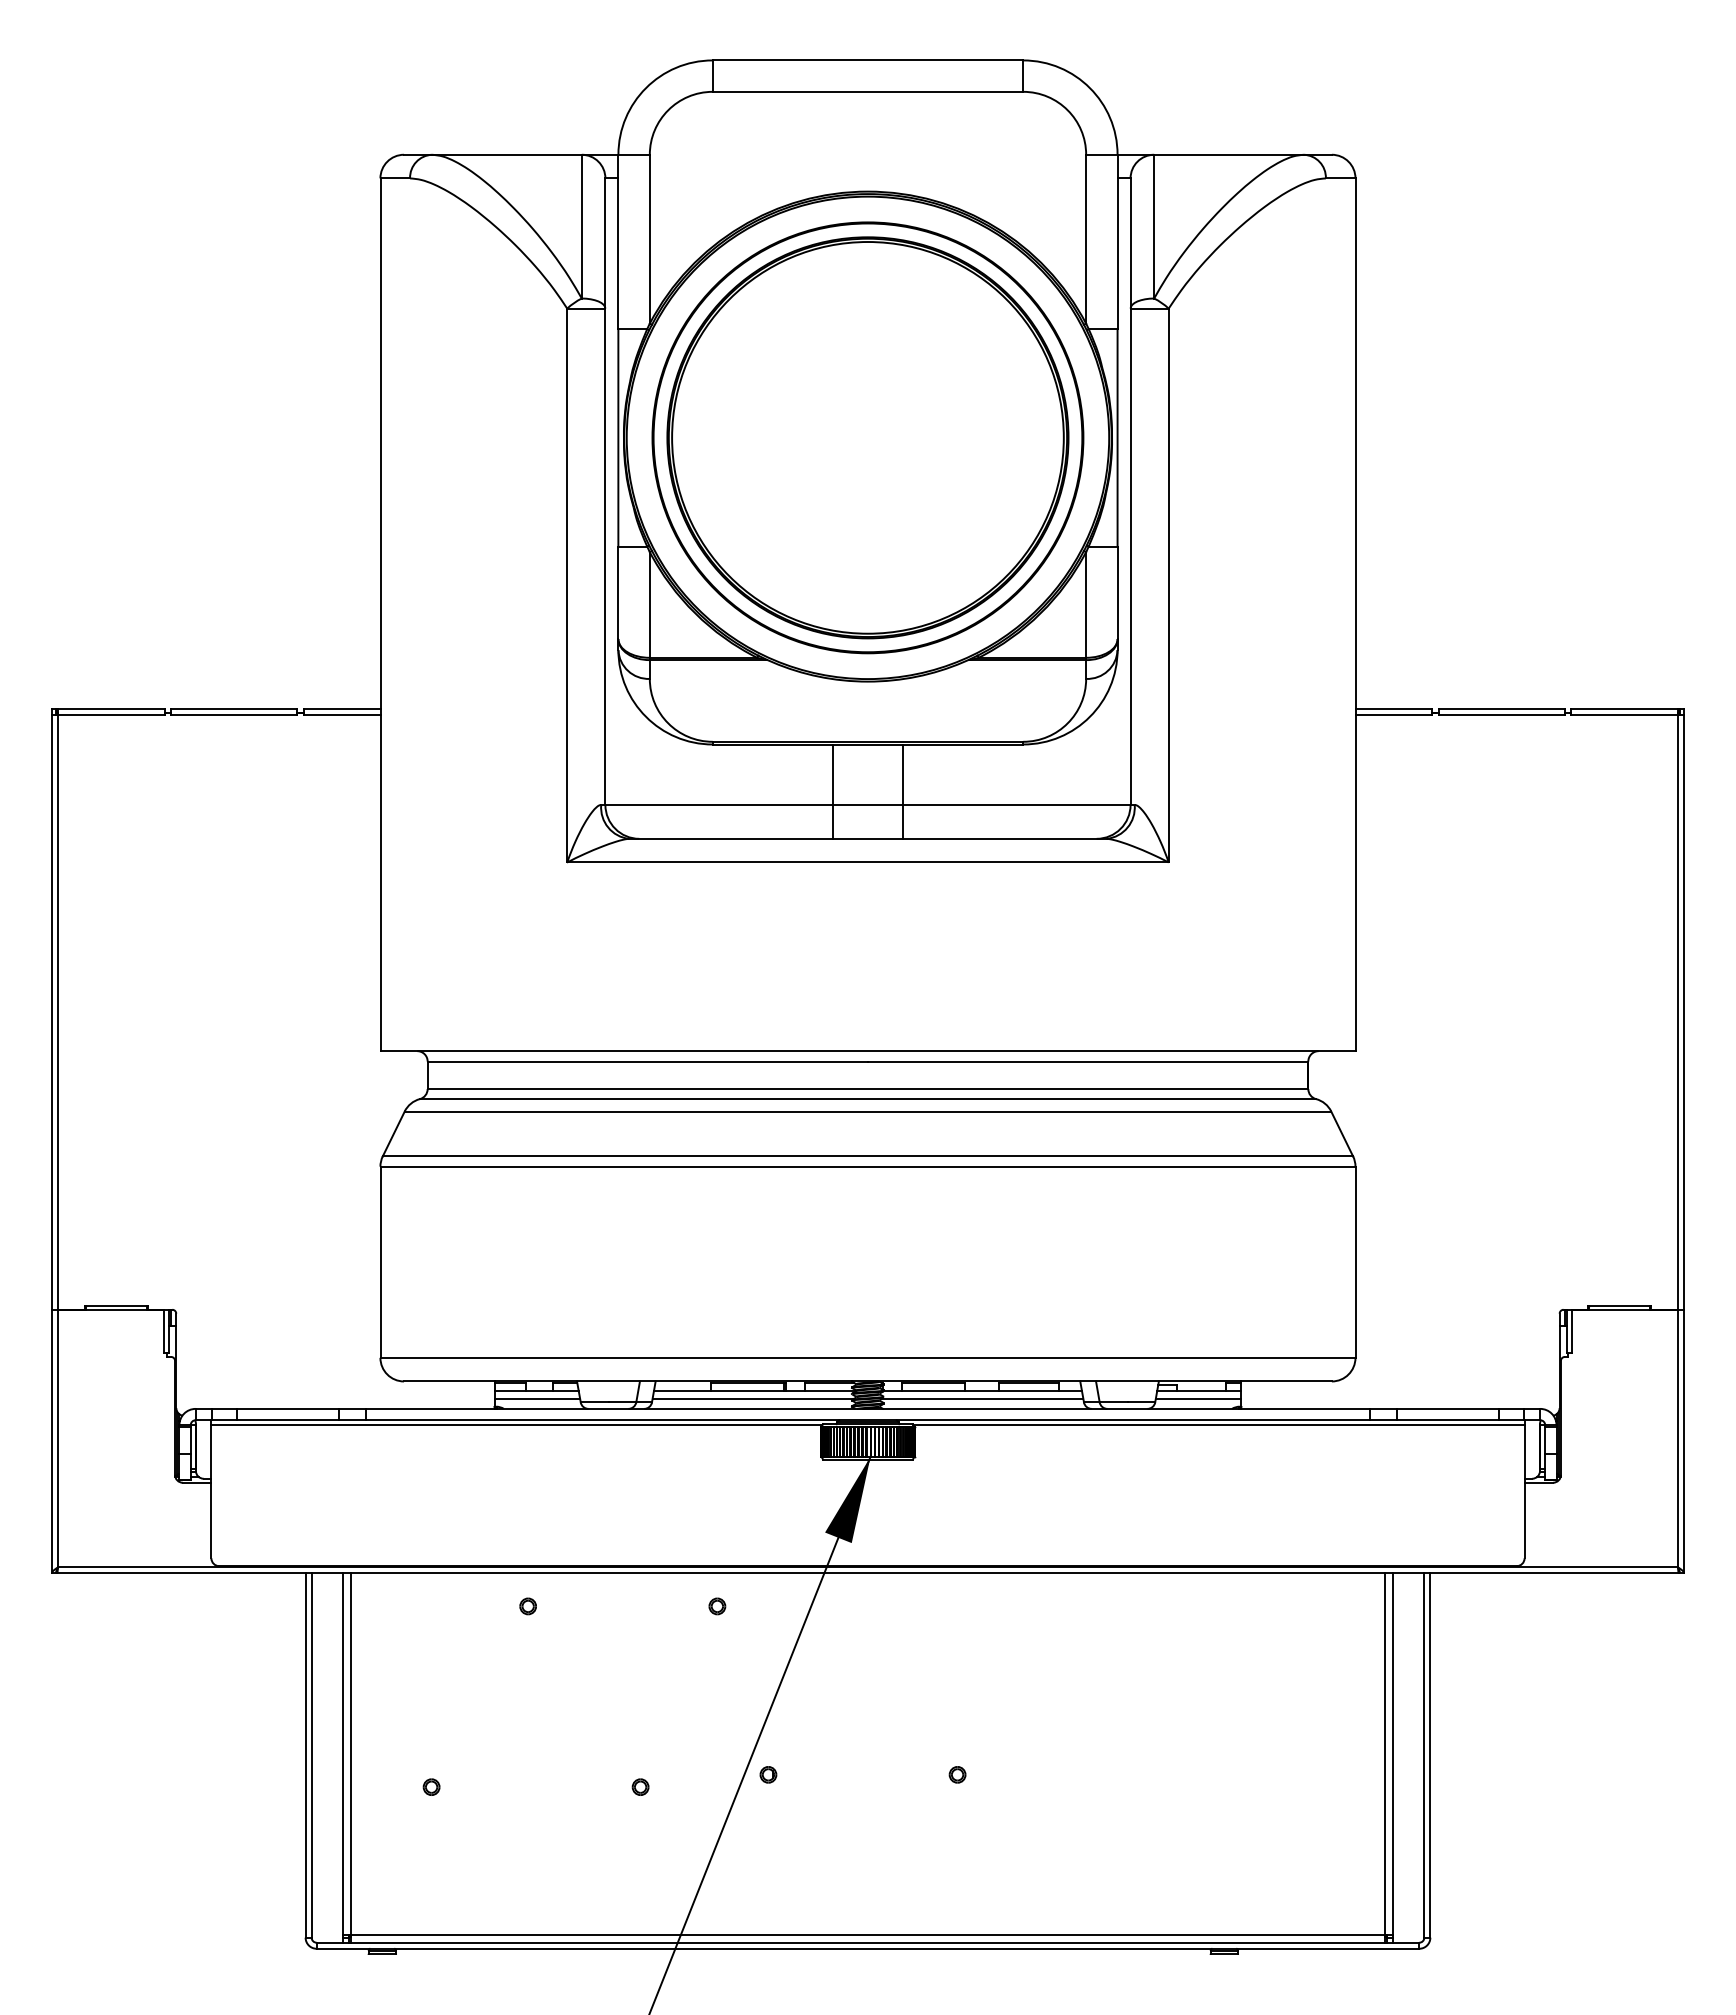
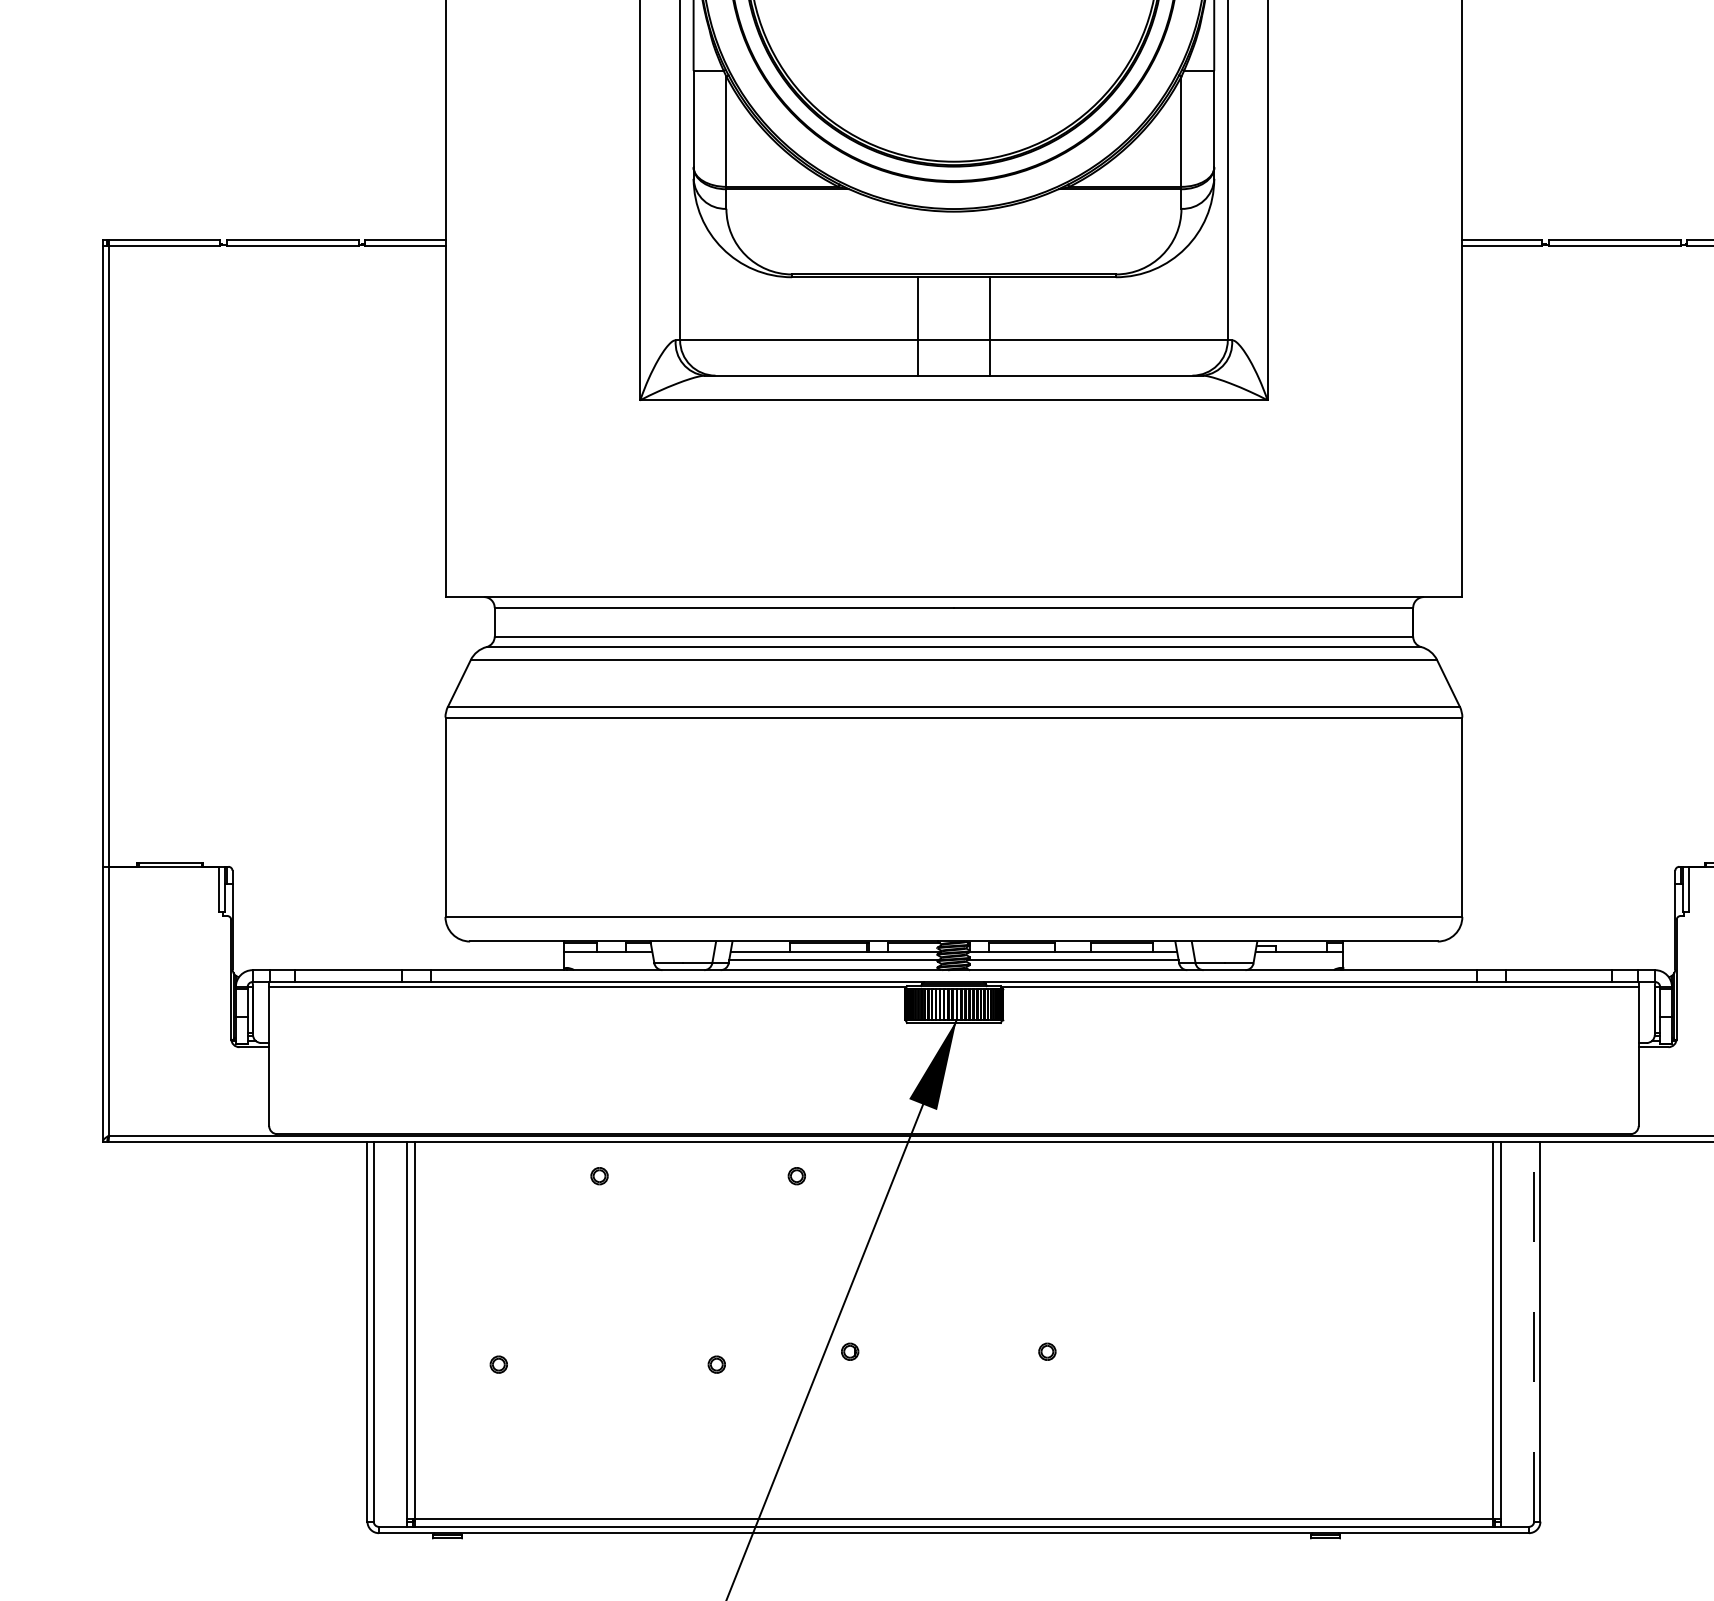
line: (537, 1398) -> (609, 959), removed
line: (1198, 1398) -> (1298, 959), removed
line: (1424, 1754) -> (1534, 1330), solid -> dashed

